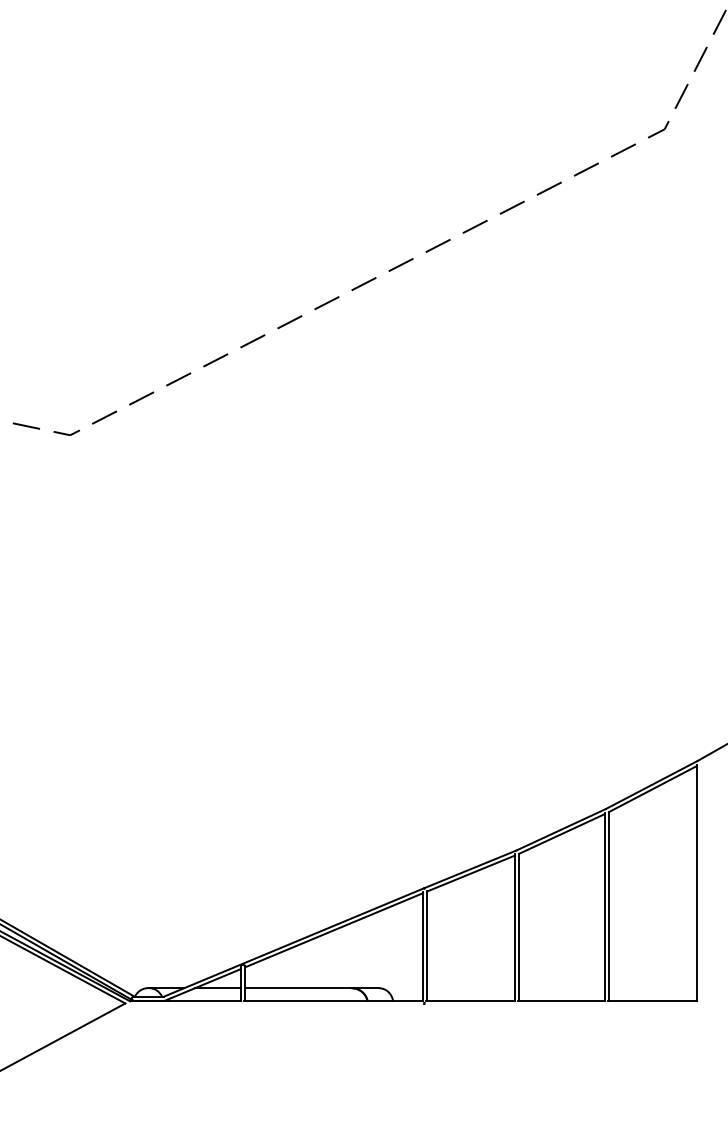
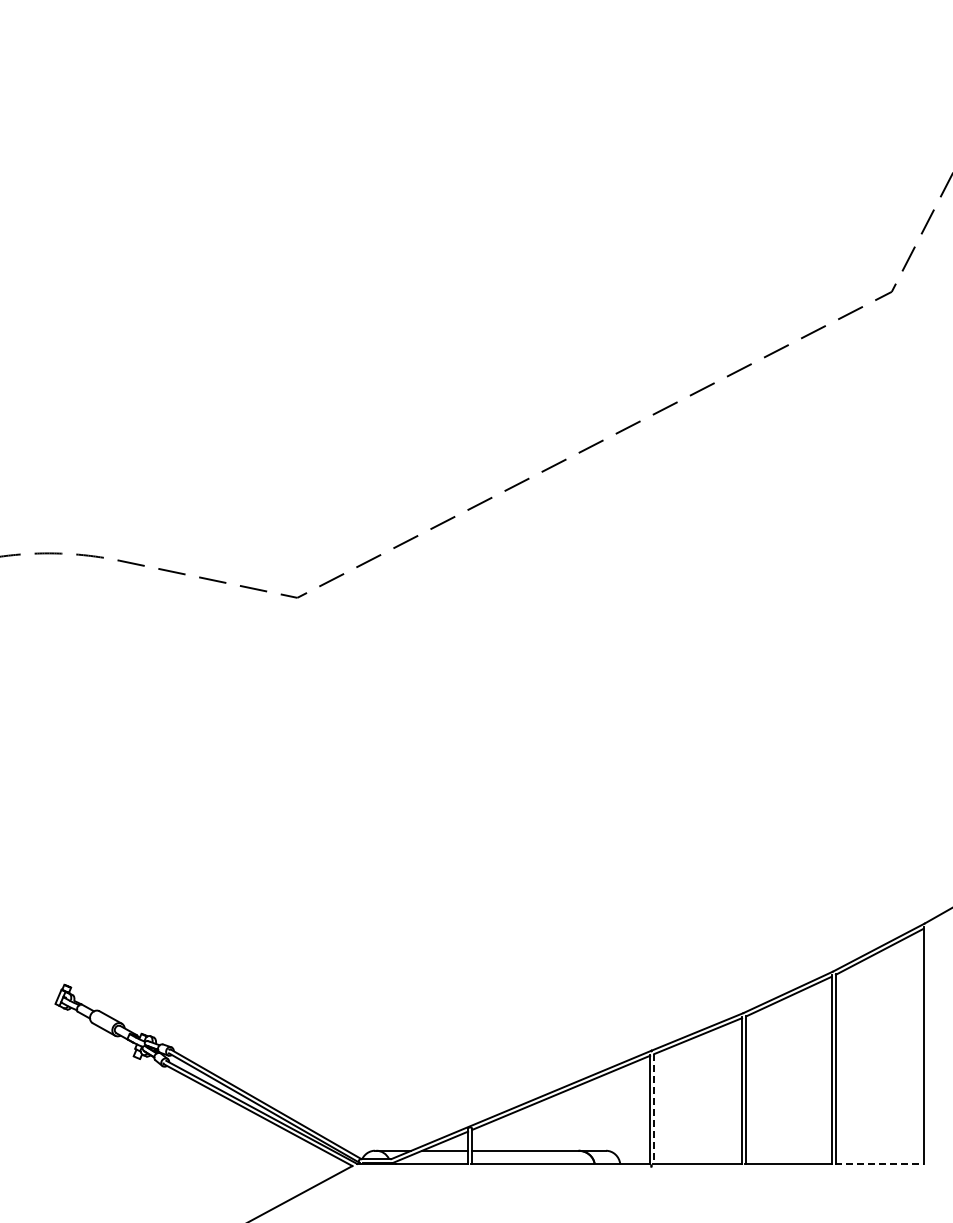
line: (427, 946) -> (654, 1109), solid -> dashed
line: (652, 1000) -> (879, 1163), solid -> dashed

